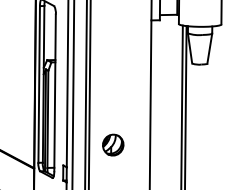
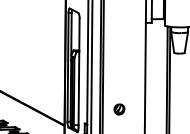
part: (113, 145) -> (119, 109), size x0.7

